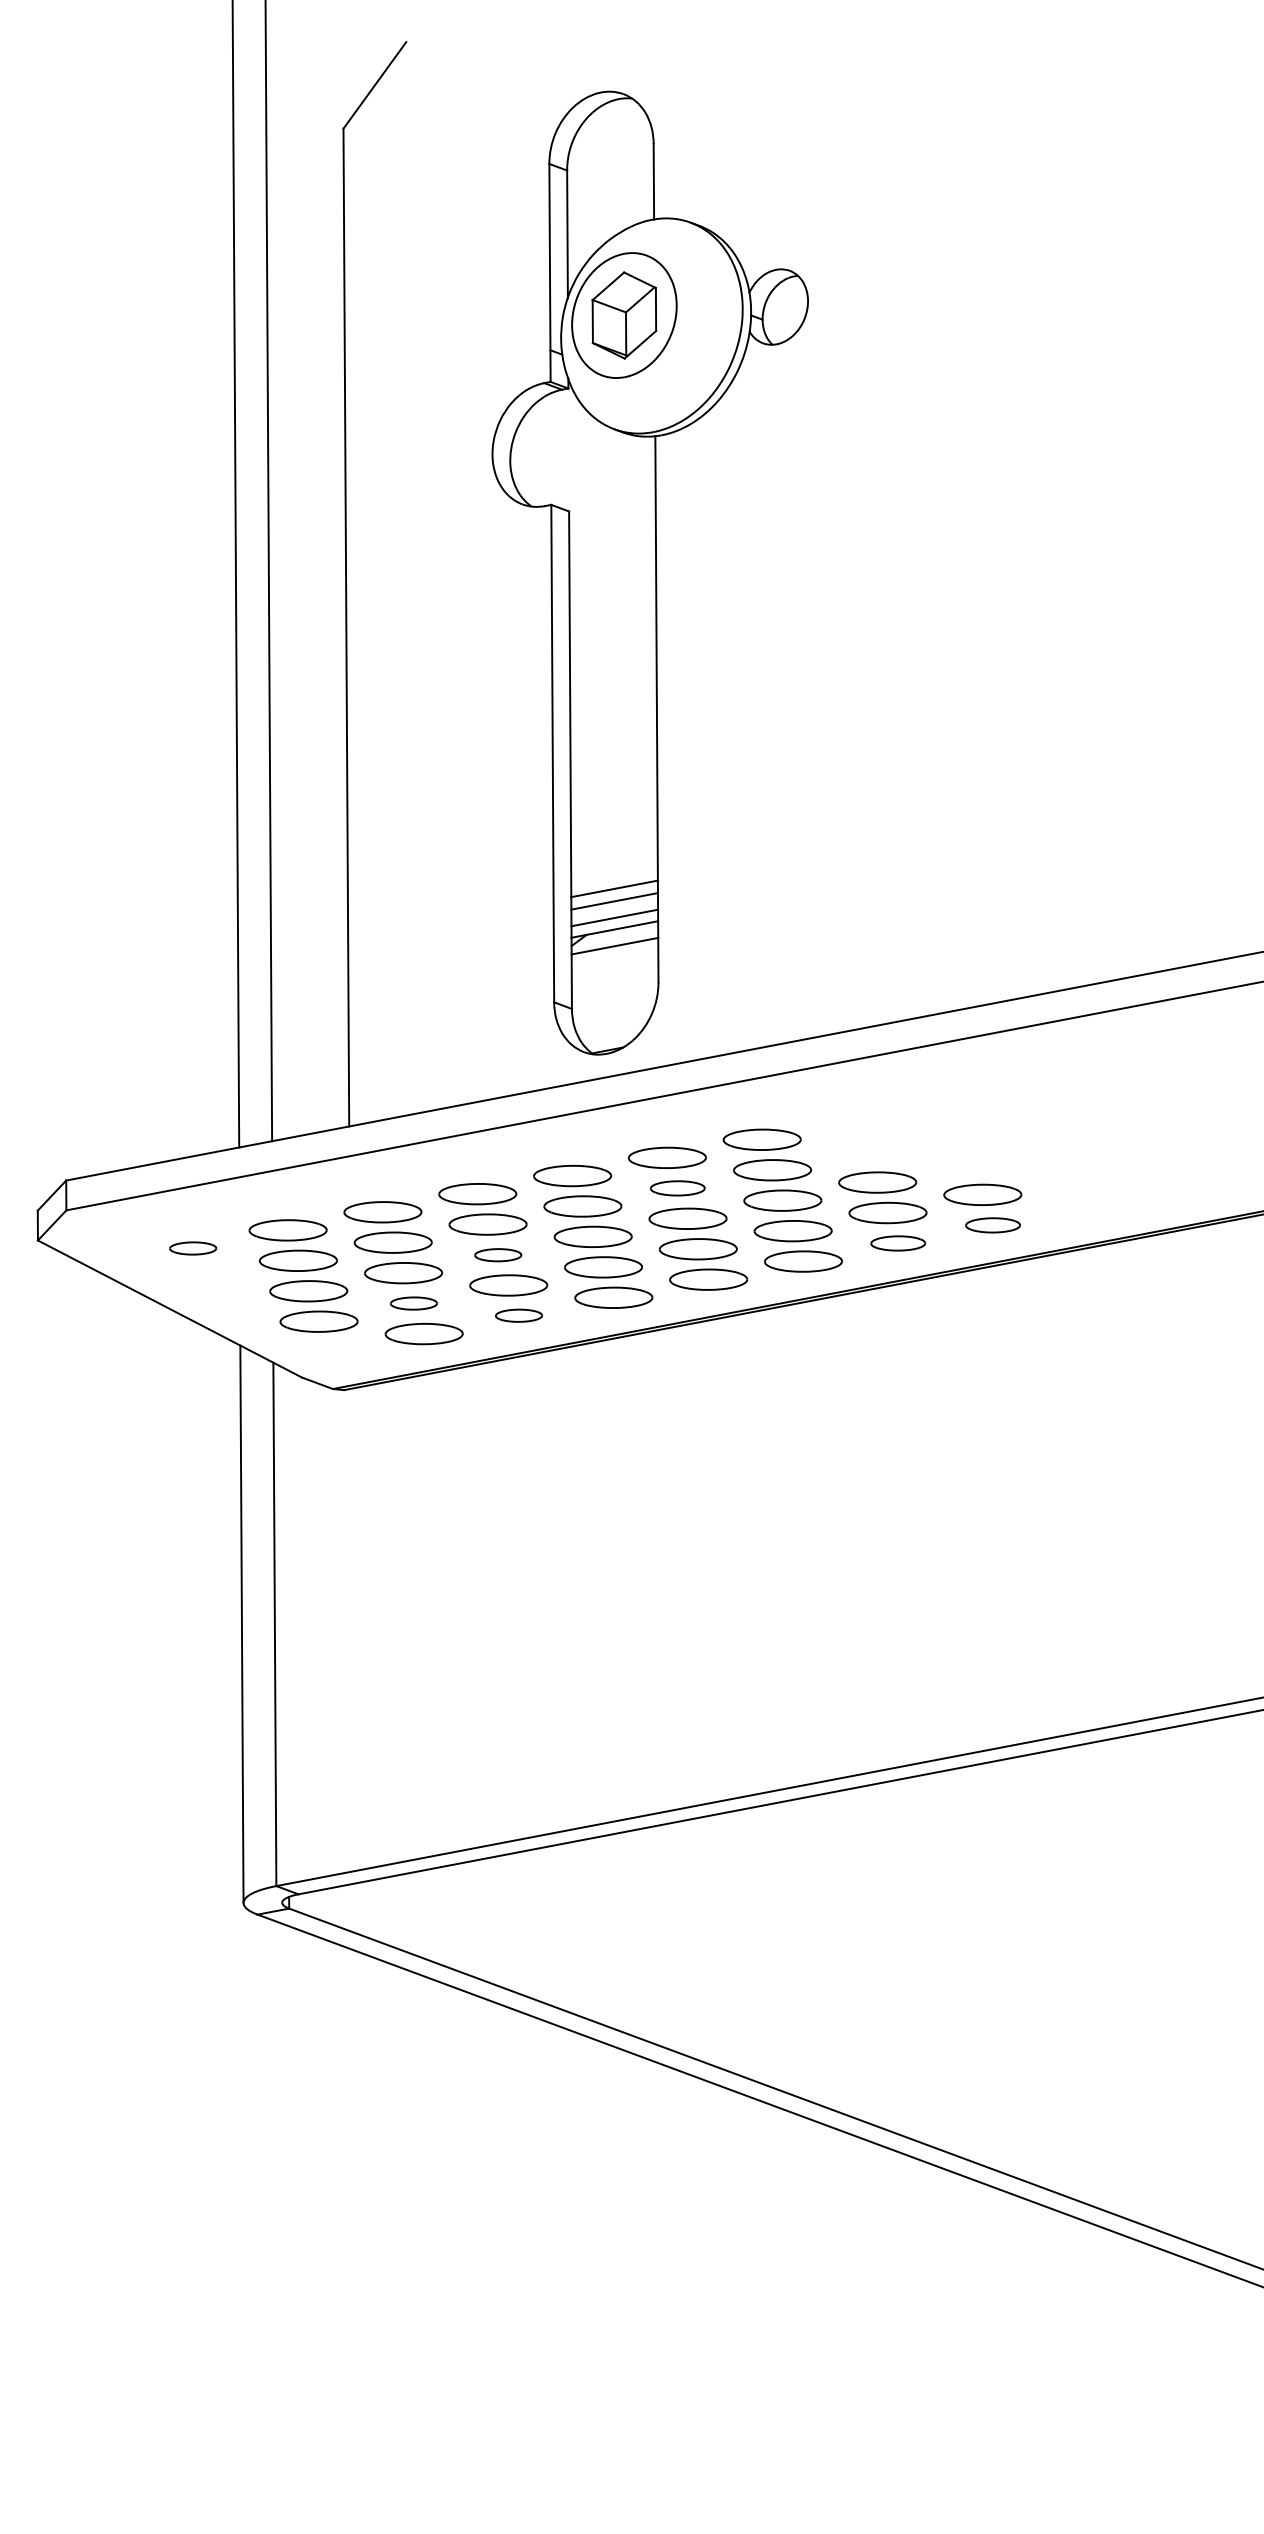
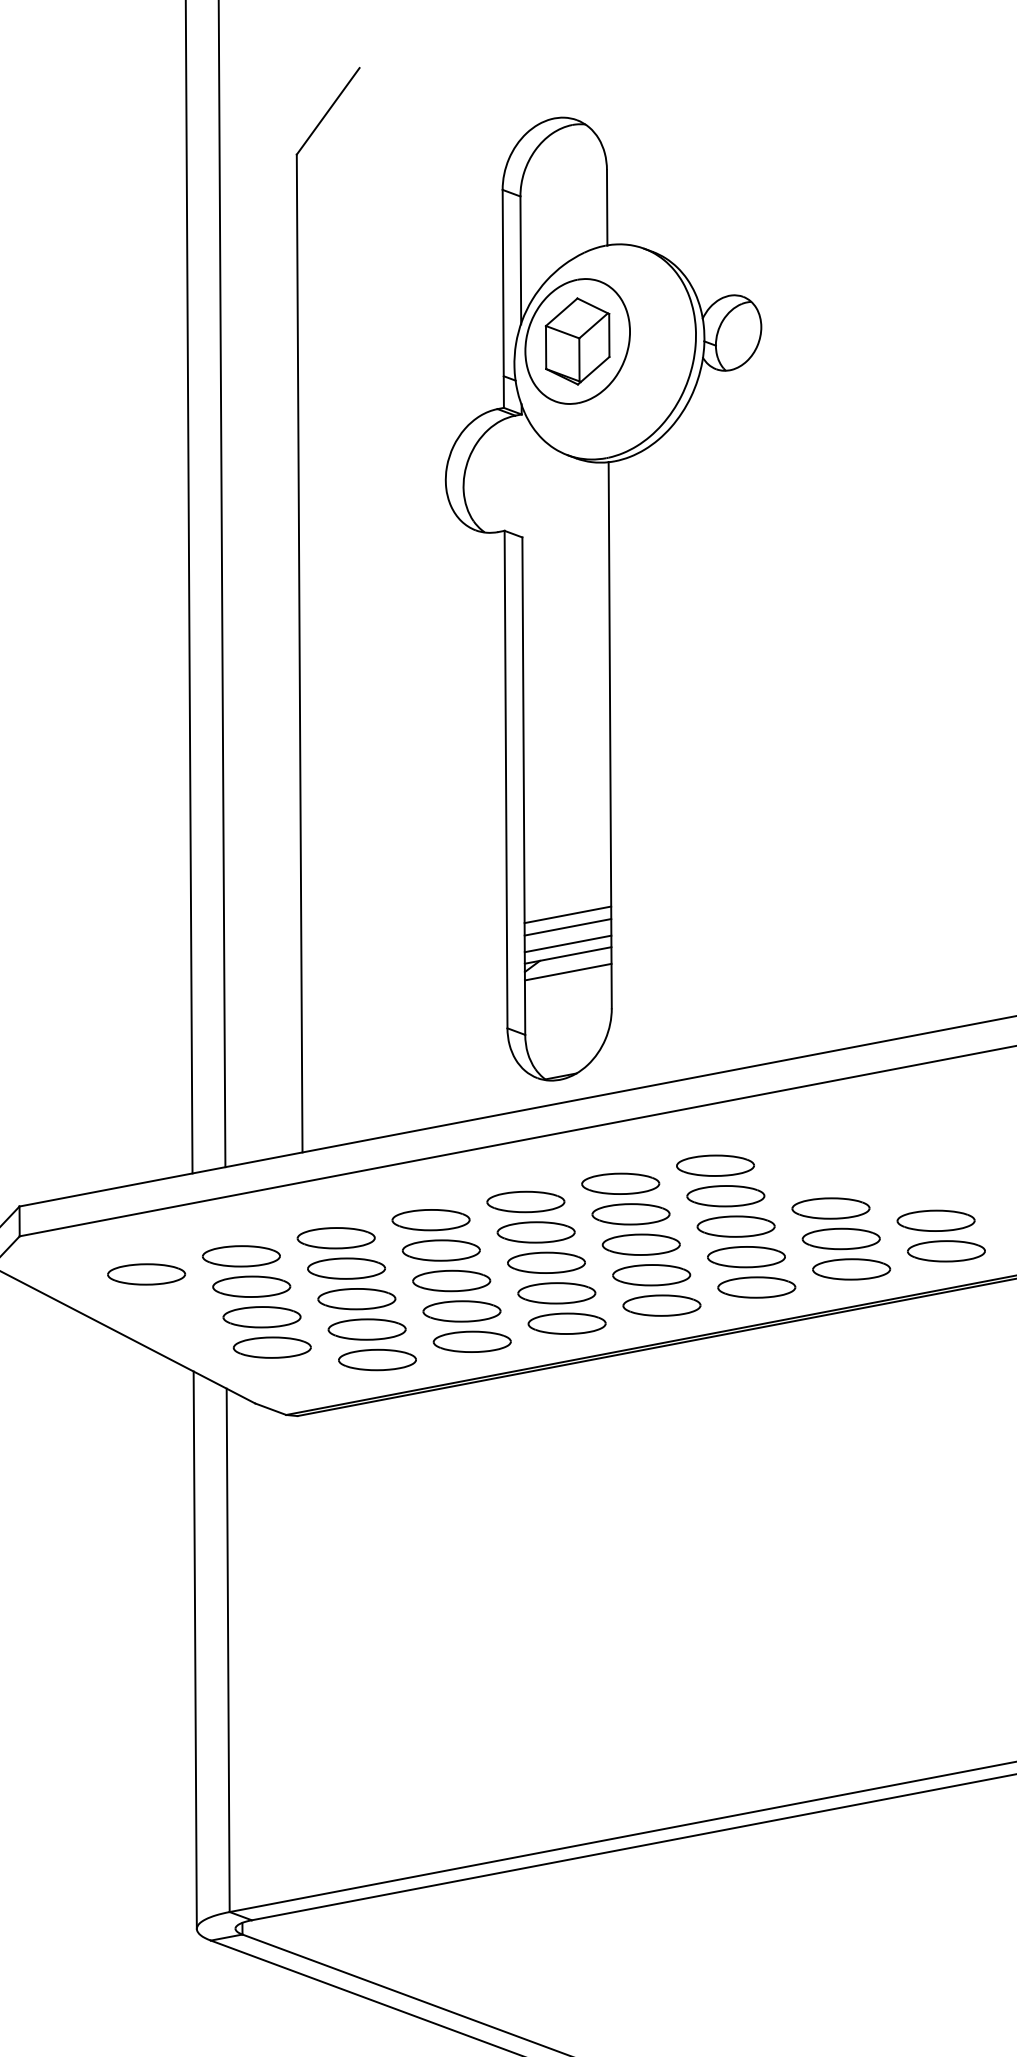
part: (677, 1188) -> (630, 1214), size x1.43
part: (992, 1225) -> (945, 1251), size x1.43
part: (897, 1243) -> (850, 1269), size x1.43
part: (192, 1248) -> (145, 1274), size x1.67
part: (497, 1255) -> (450, 1281), size x1.67
part: (413, 1303) -> (366, 1329), size x1.67
part: (518, 1315) -> (471, 1341), size x1.67

